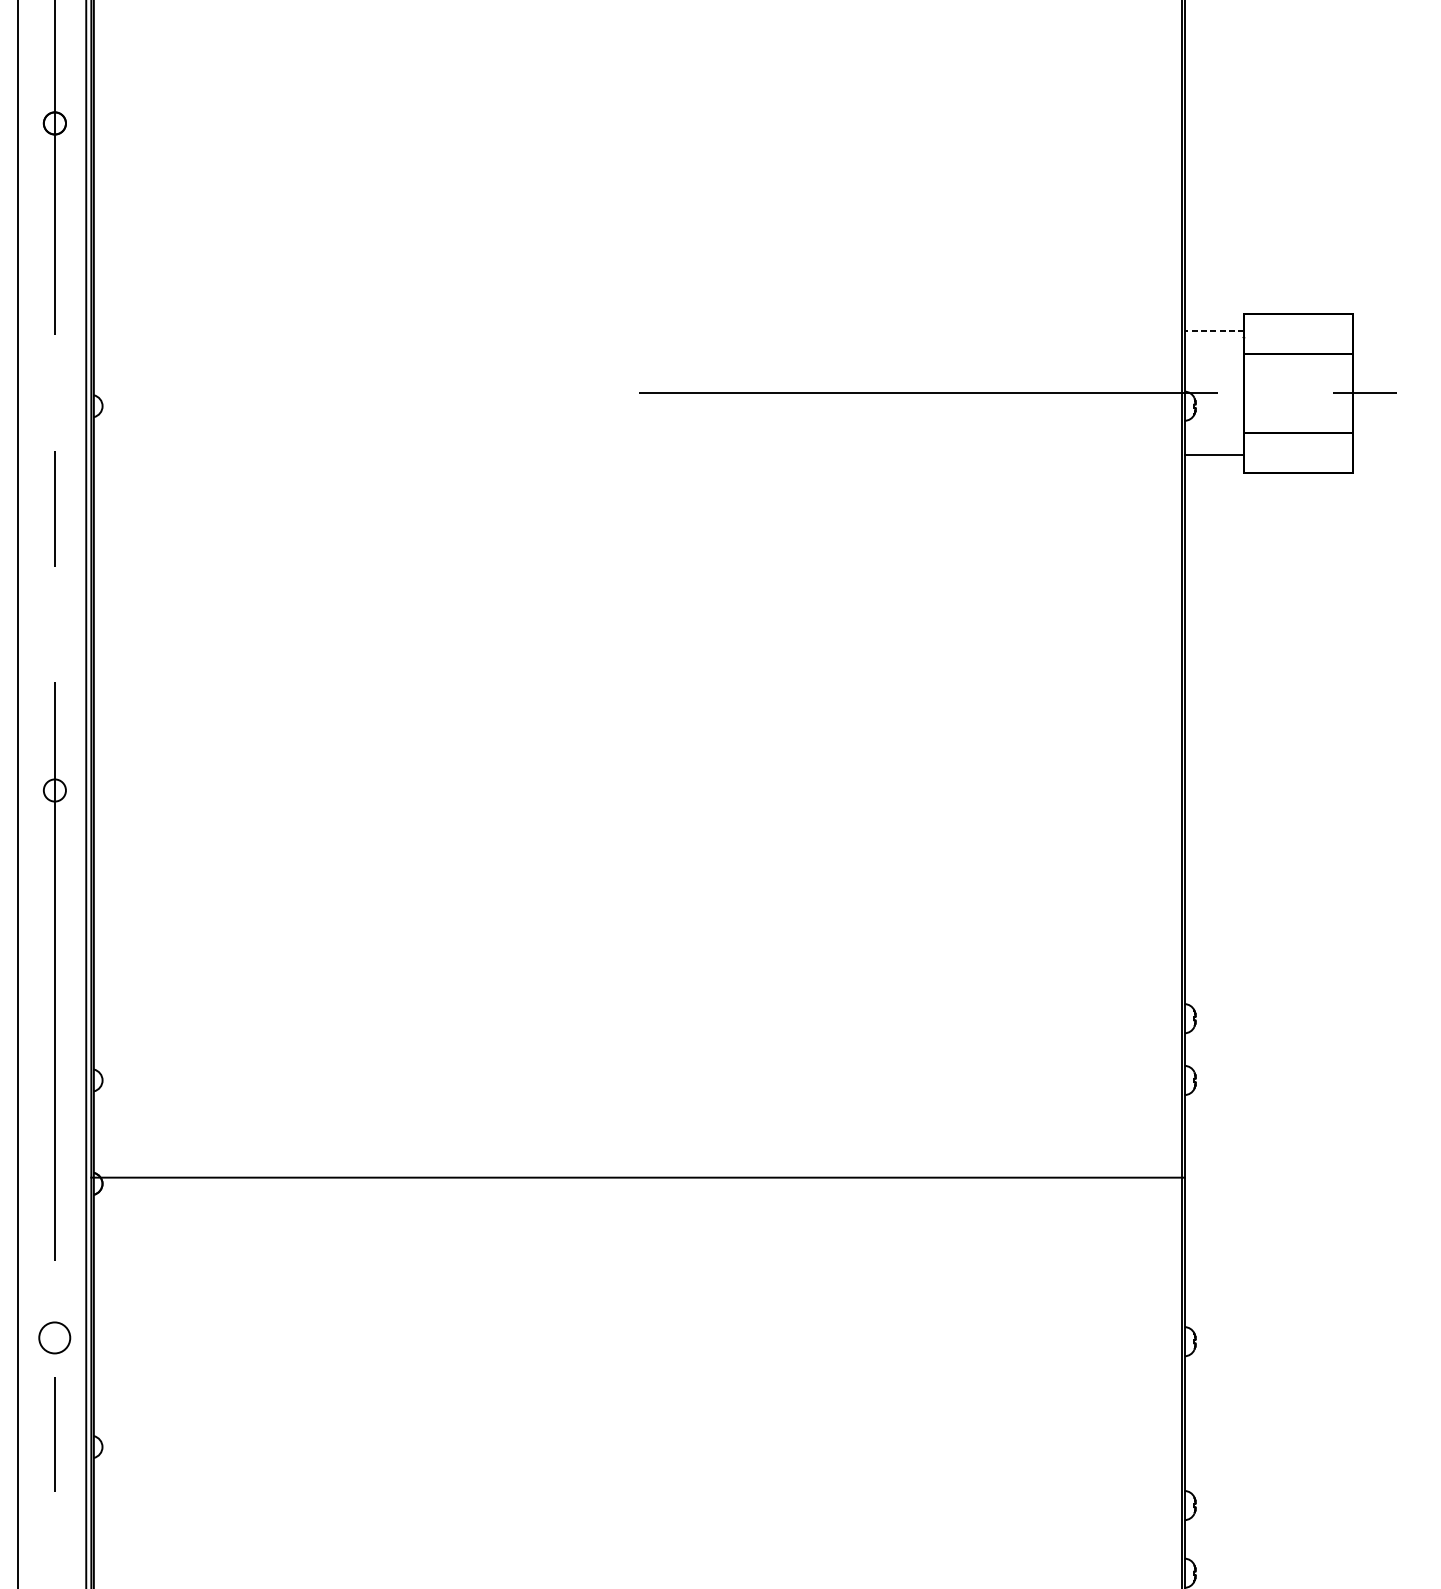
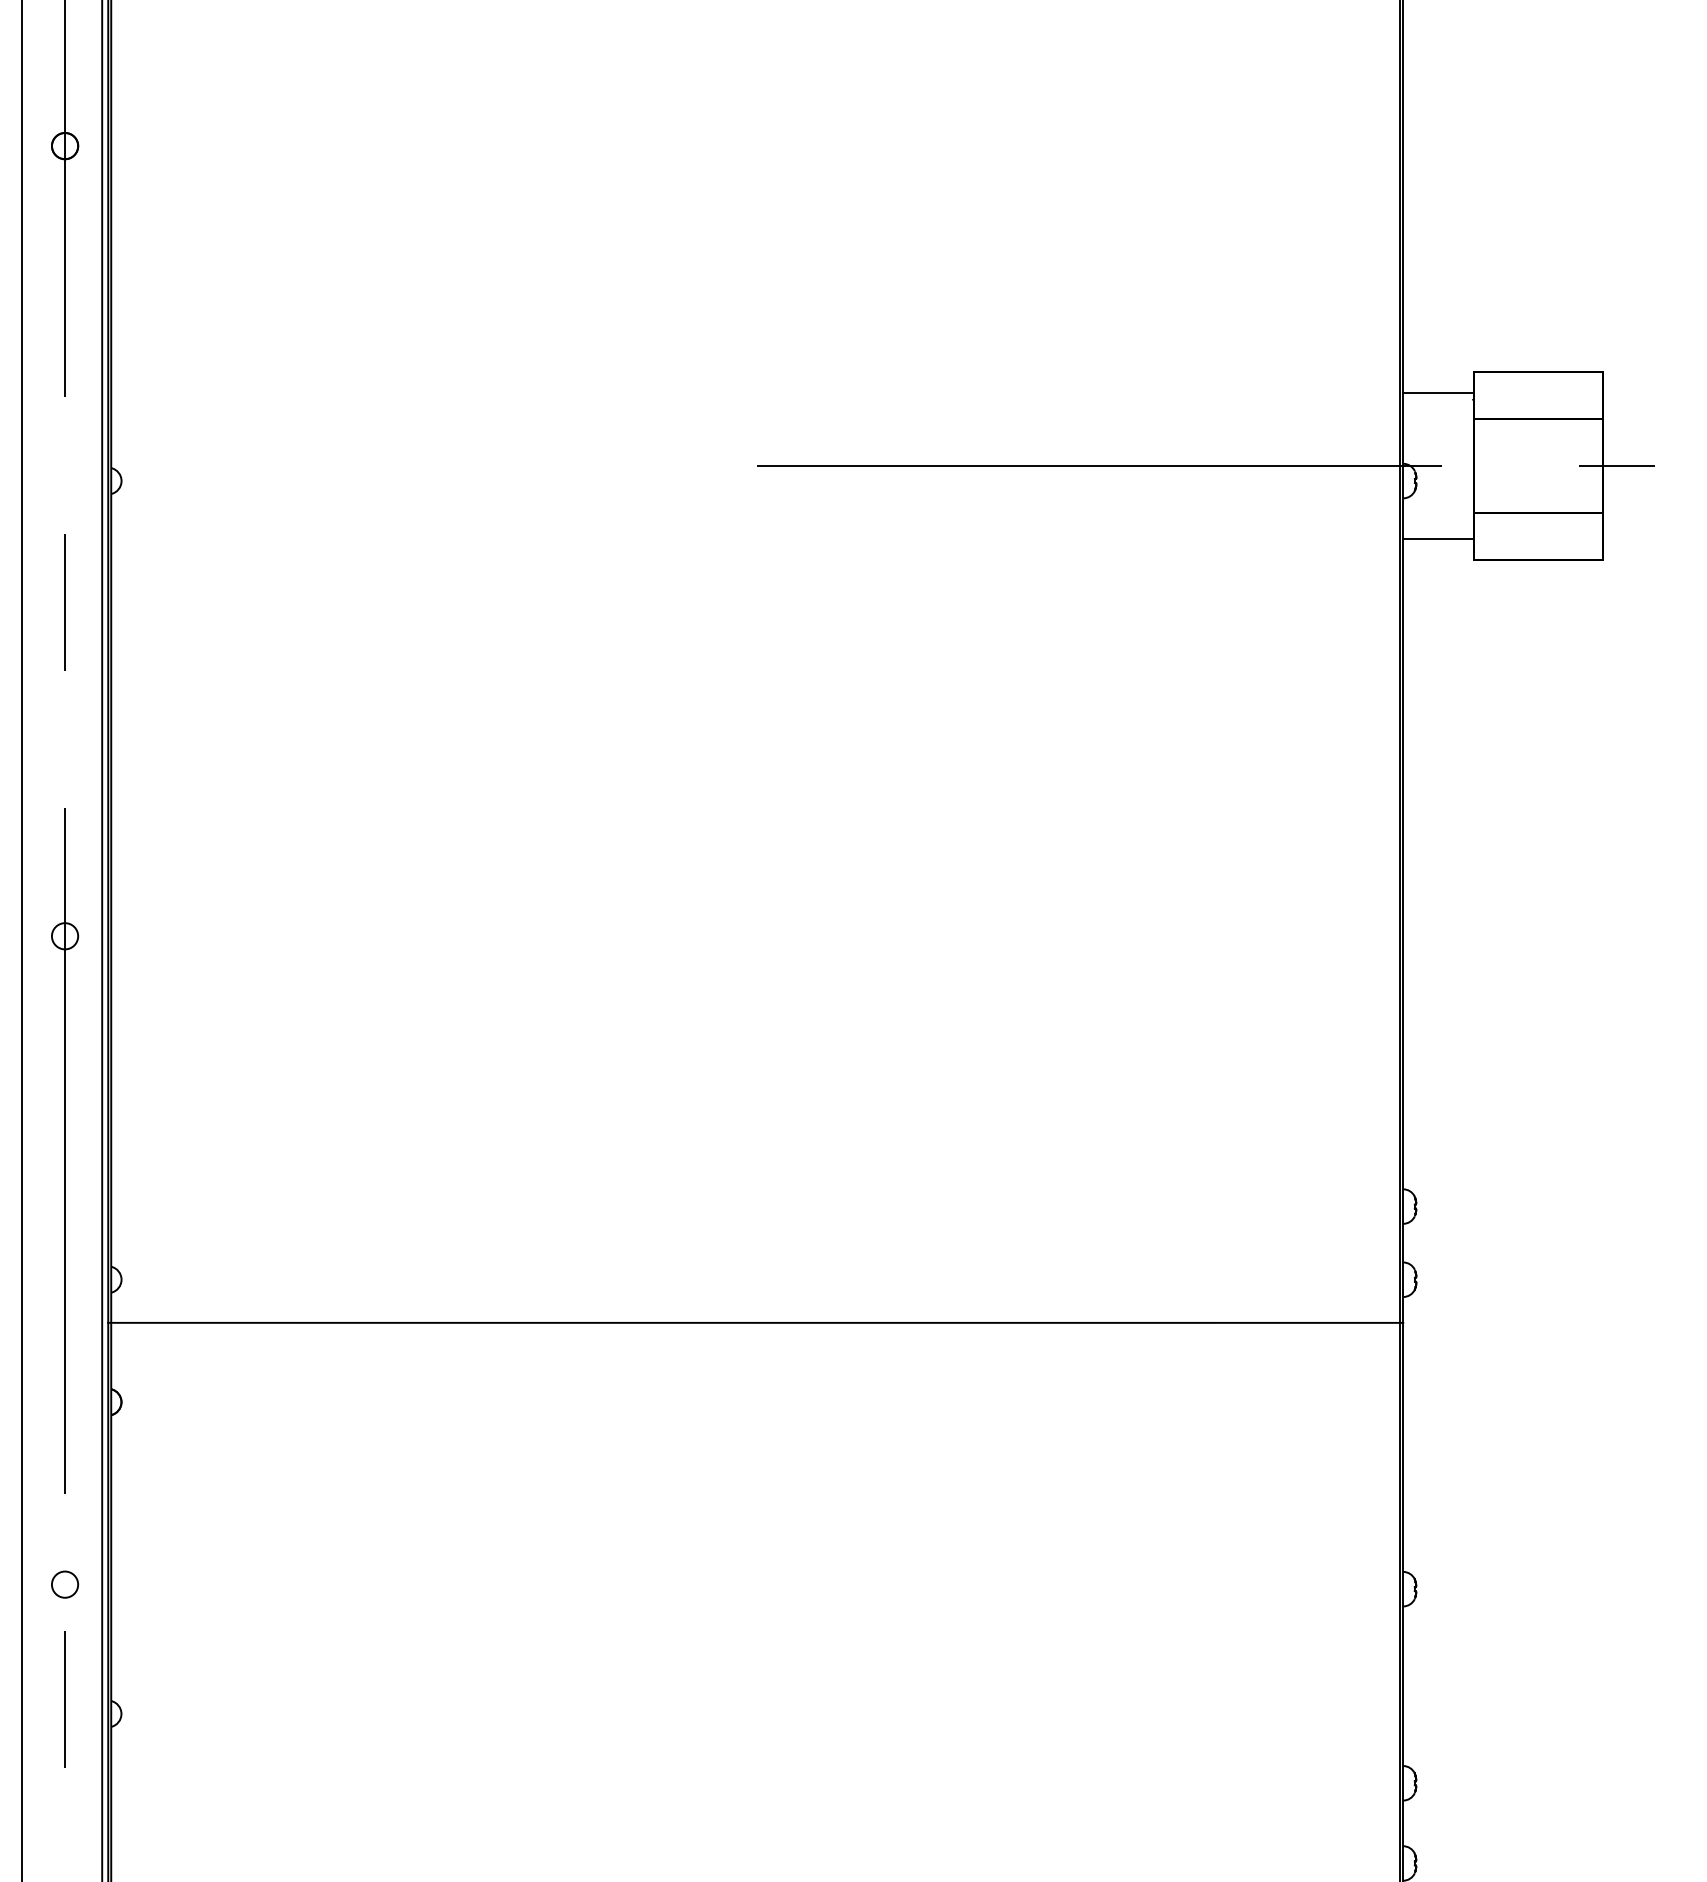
line: (1214, 331) -> (1438, 392), dashed -> solid
line: (637, 1177) -> (755, 1322), moved
circle: (55, 1337) -> (65, 1584), size x0.71

